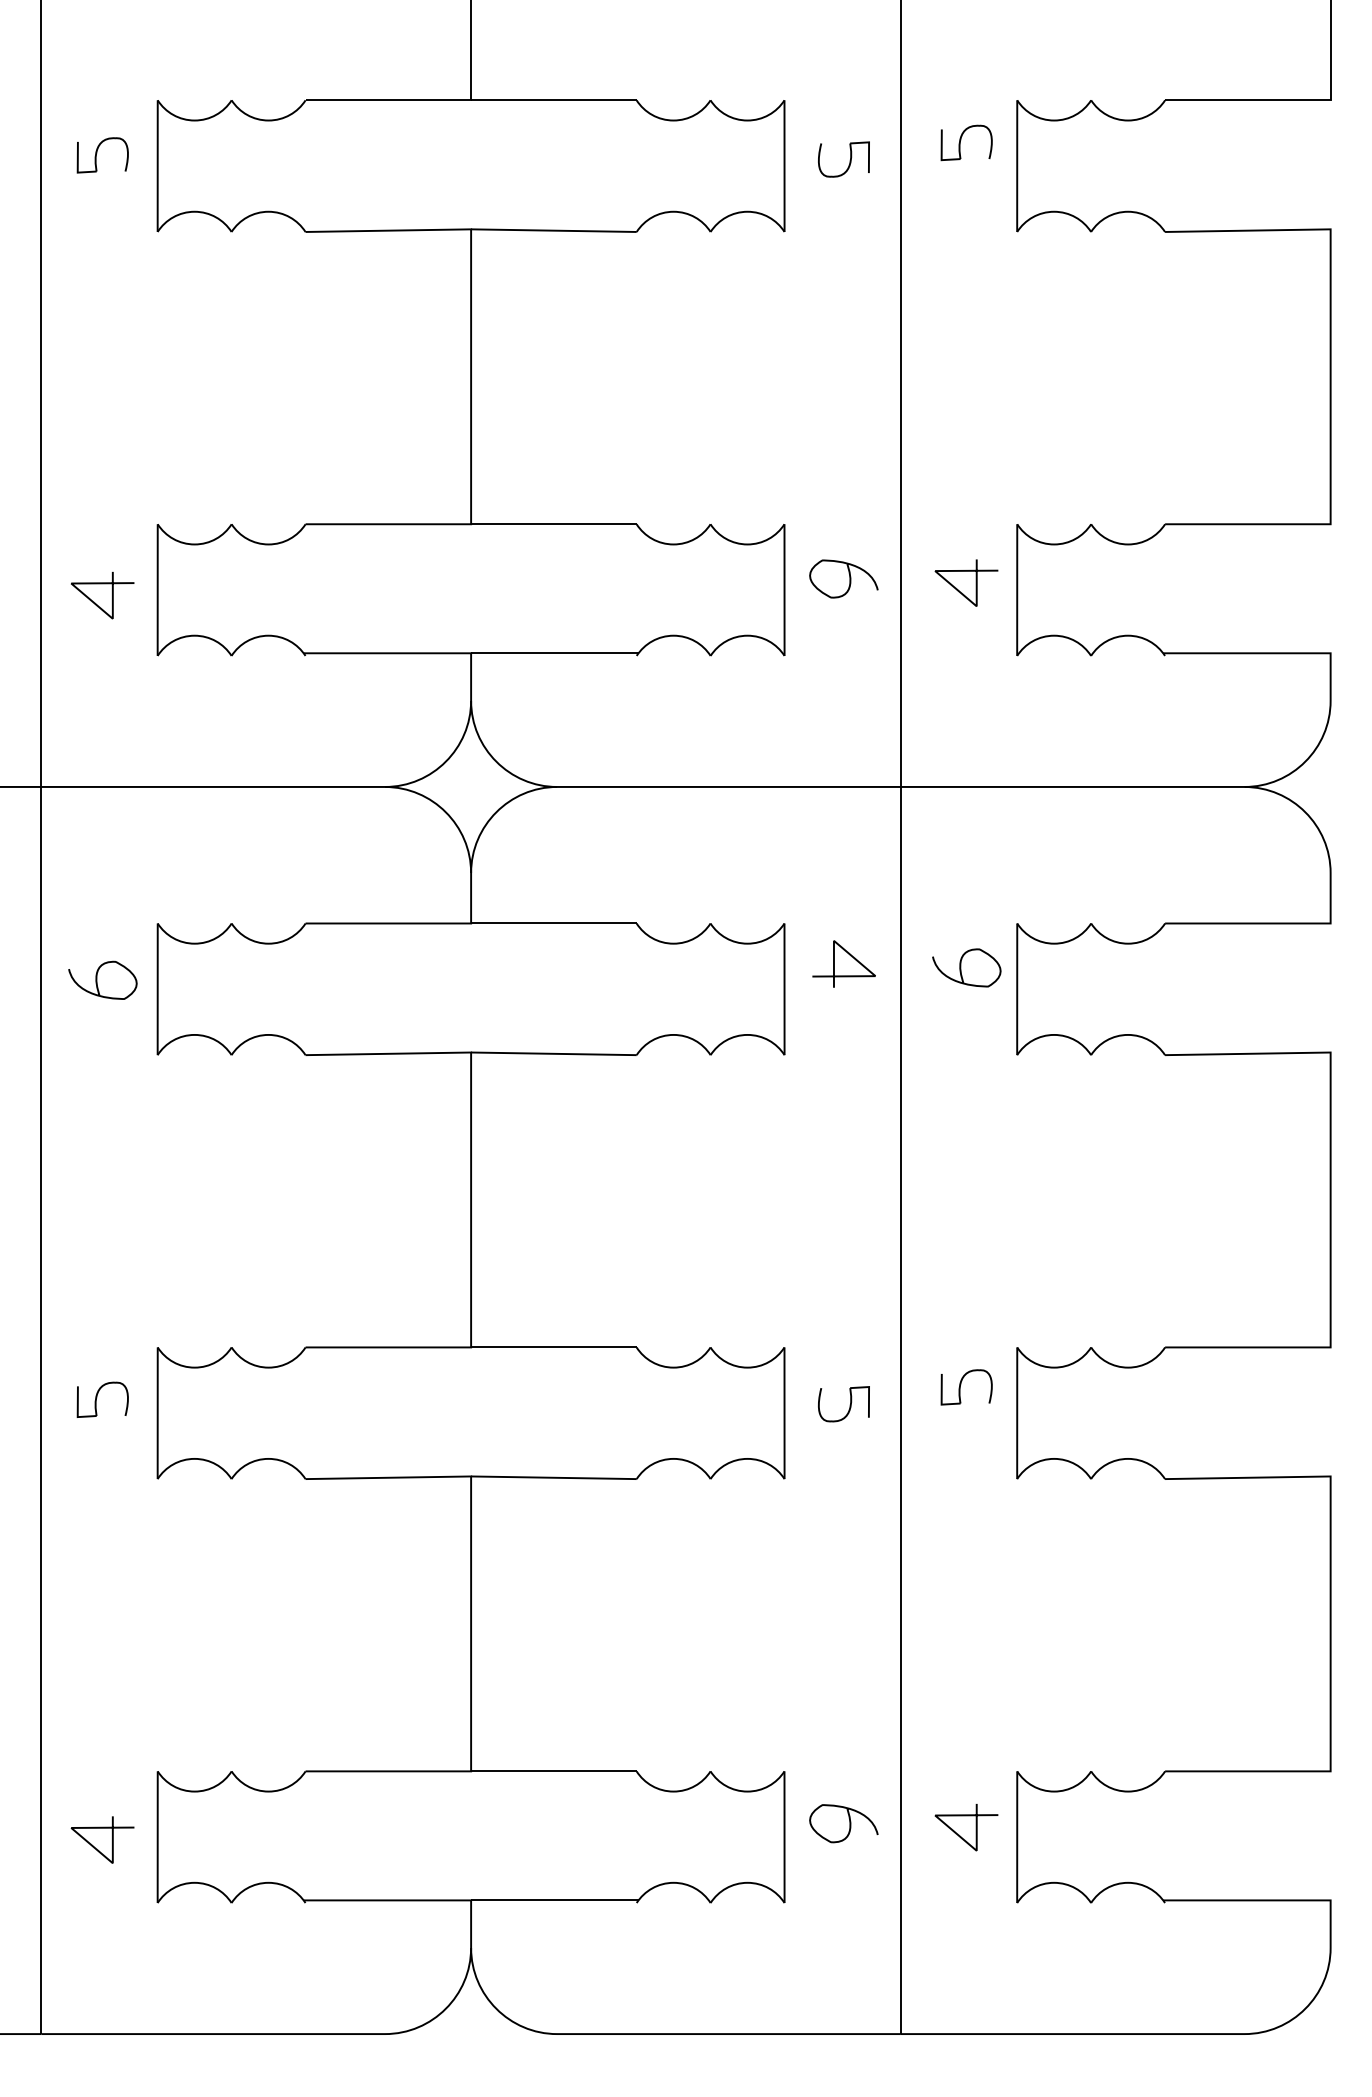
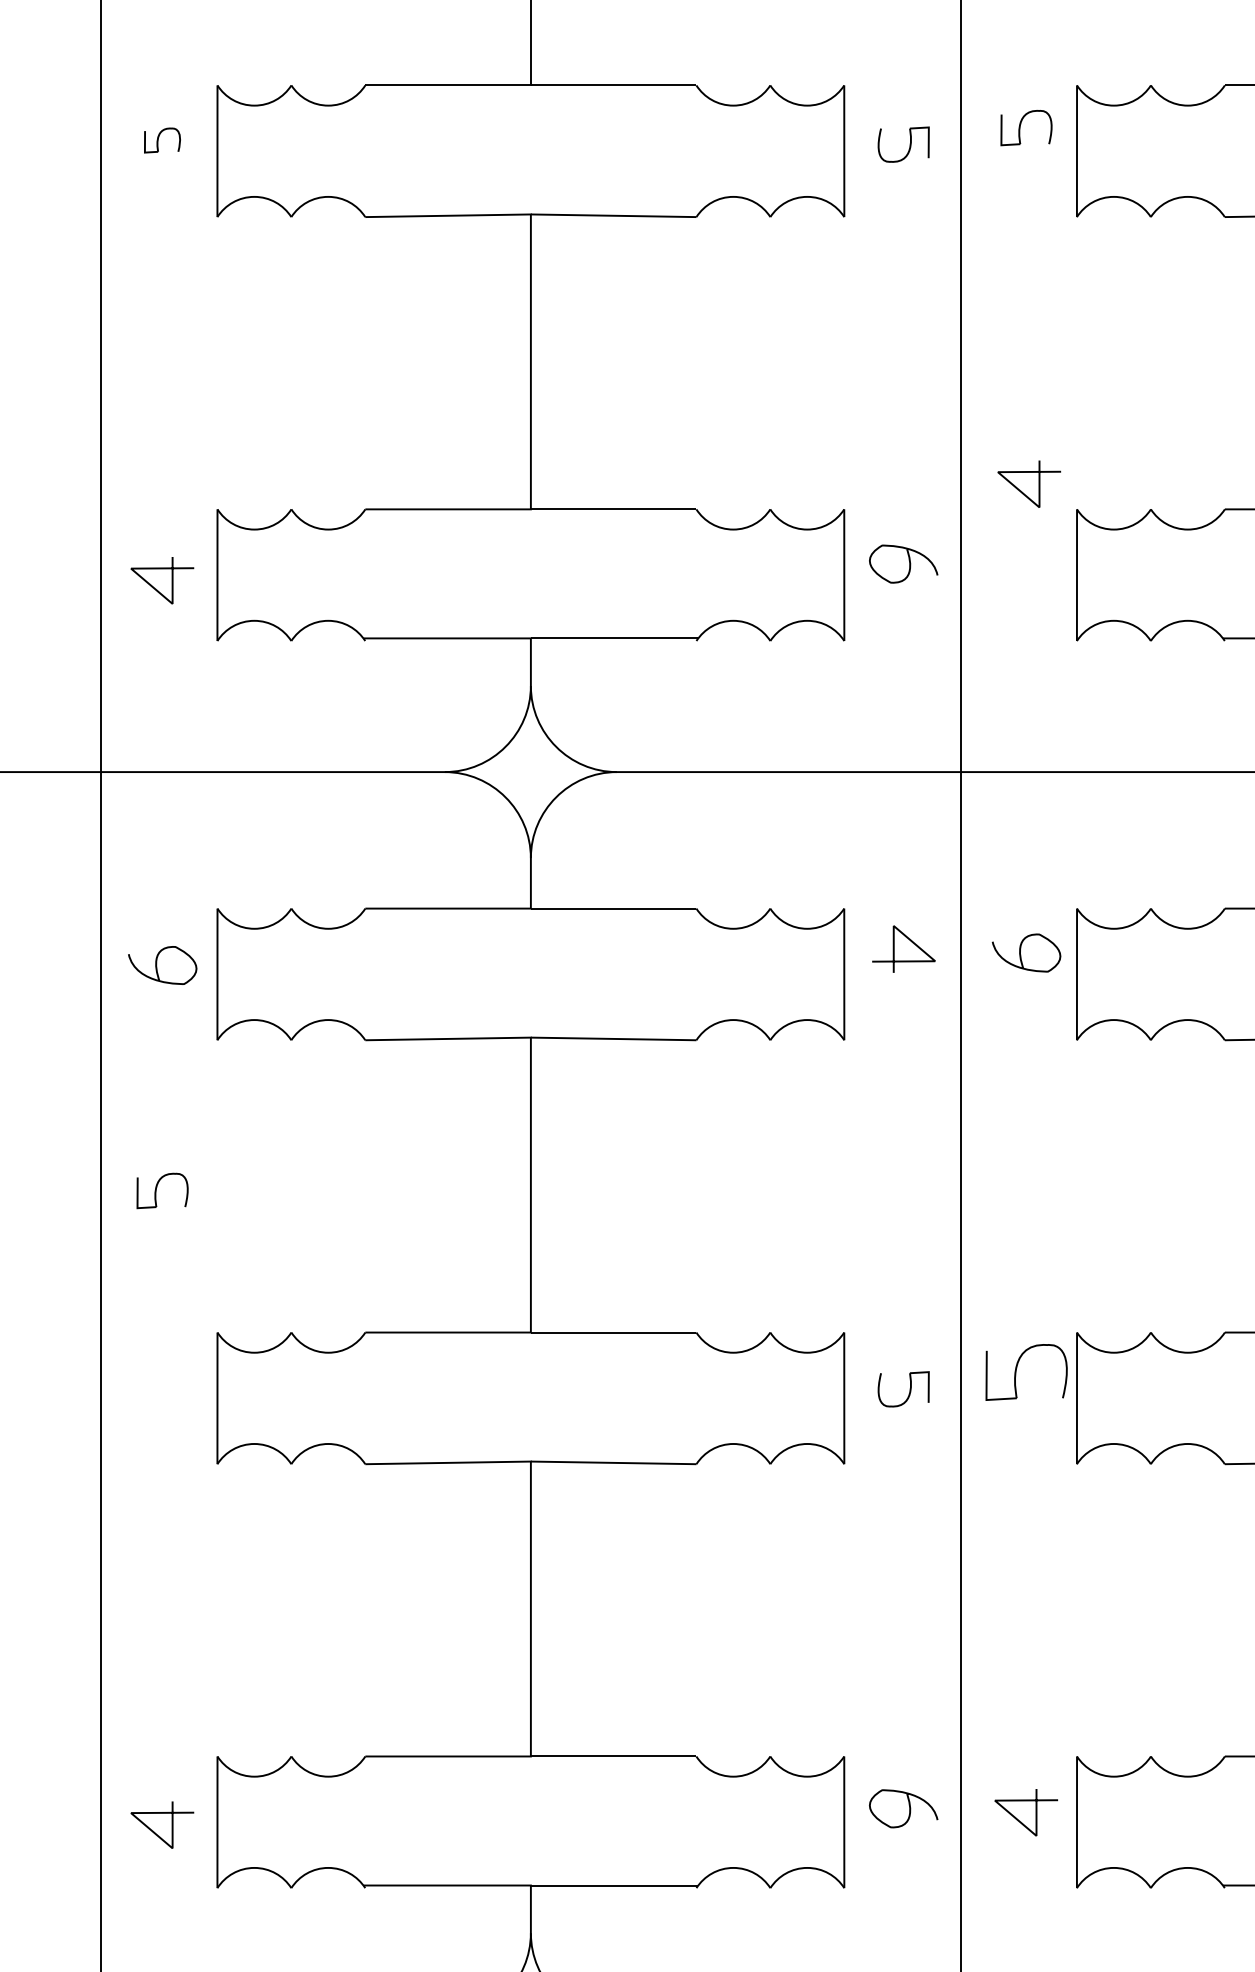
part: (102, 155) -> (162, 140), size x0.7
curve: (975, 582) -> (1038, 483), moved
part: (966, 1387) -> (1026, 1372), size x1.6
part: (102, 1399) -> (162, 1190), moved

